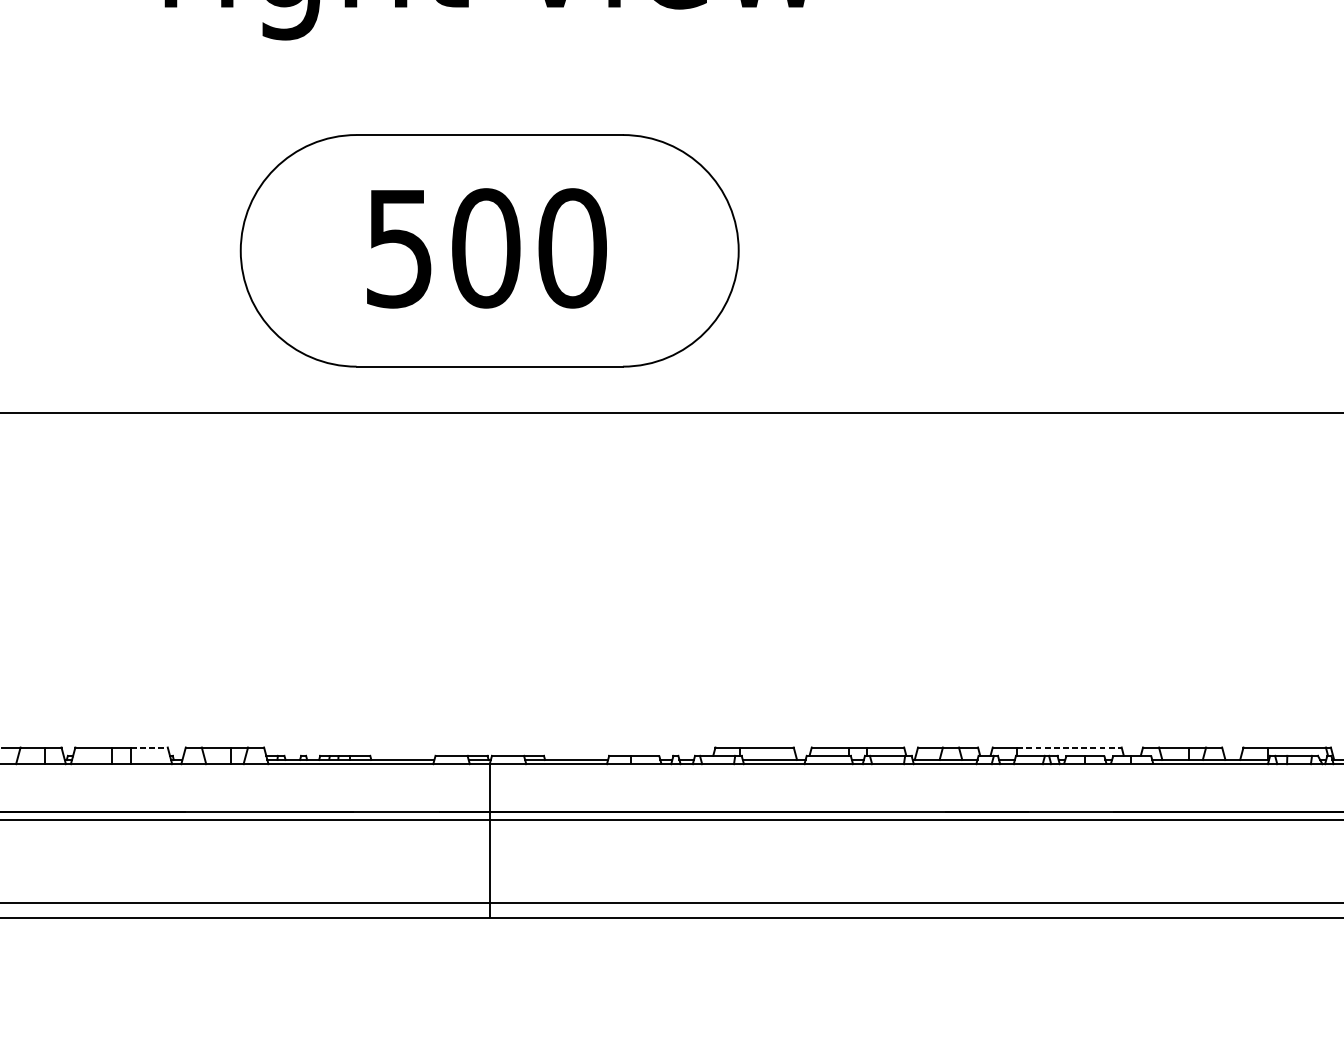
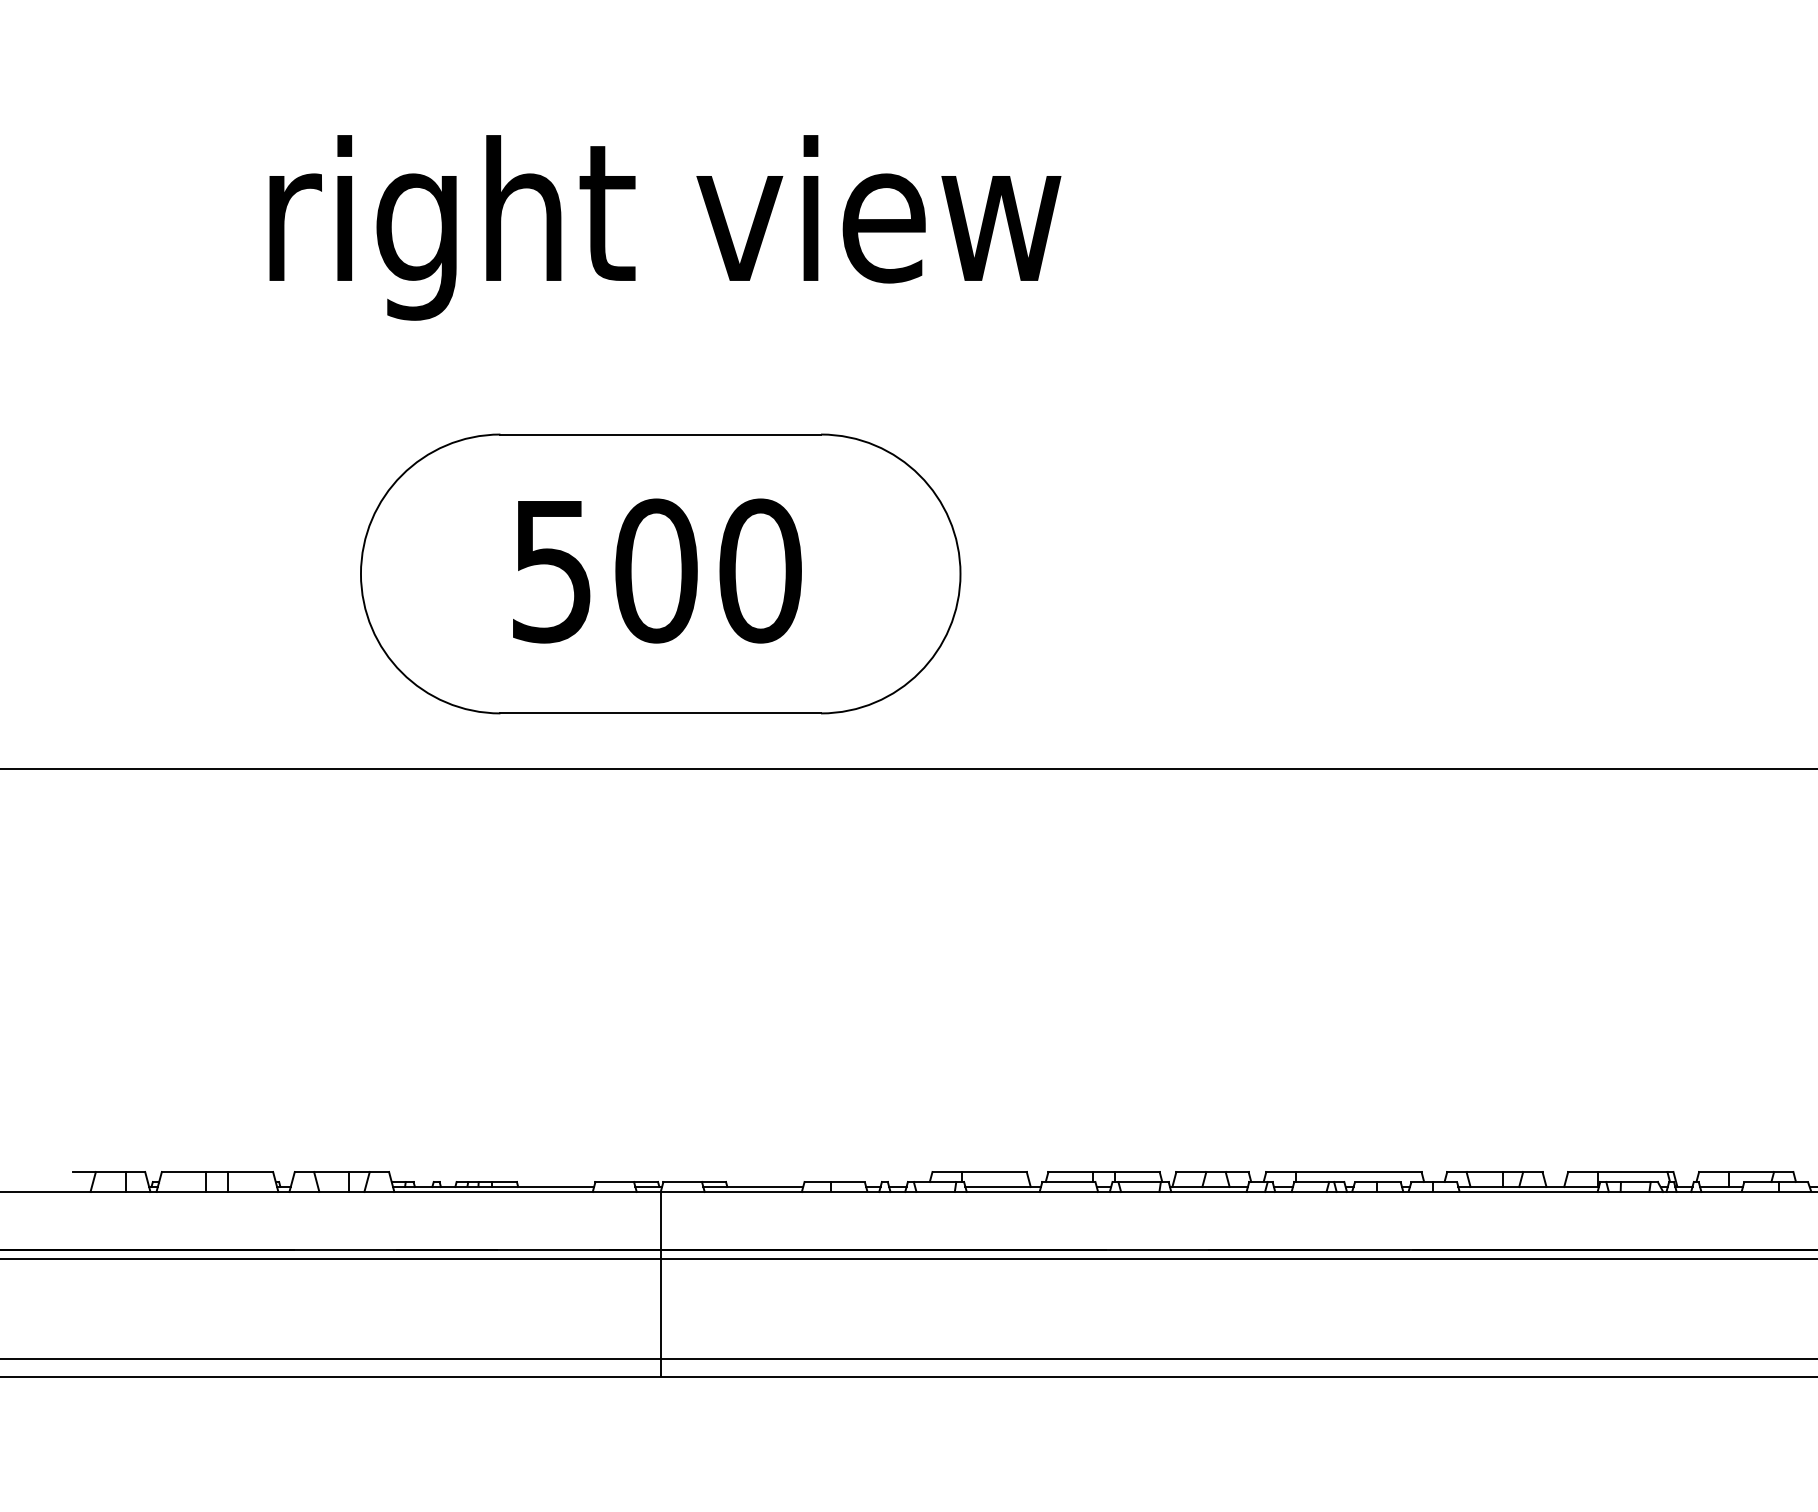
line: (149, 747) -> (251, 1172), dashed -> solid
line: (1069, 747) -> (1358, 1172), dashed -> solid

